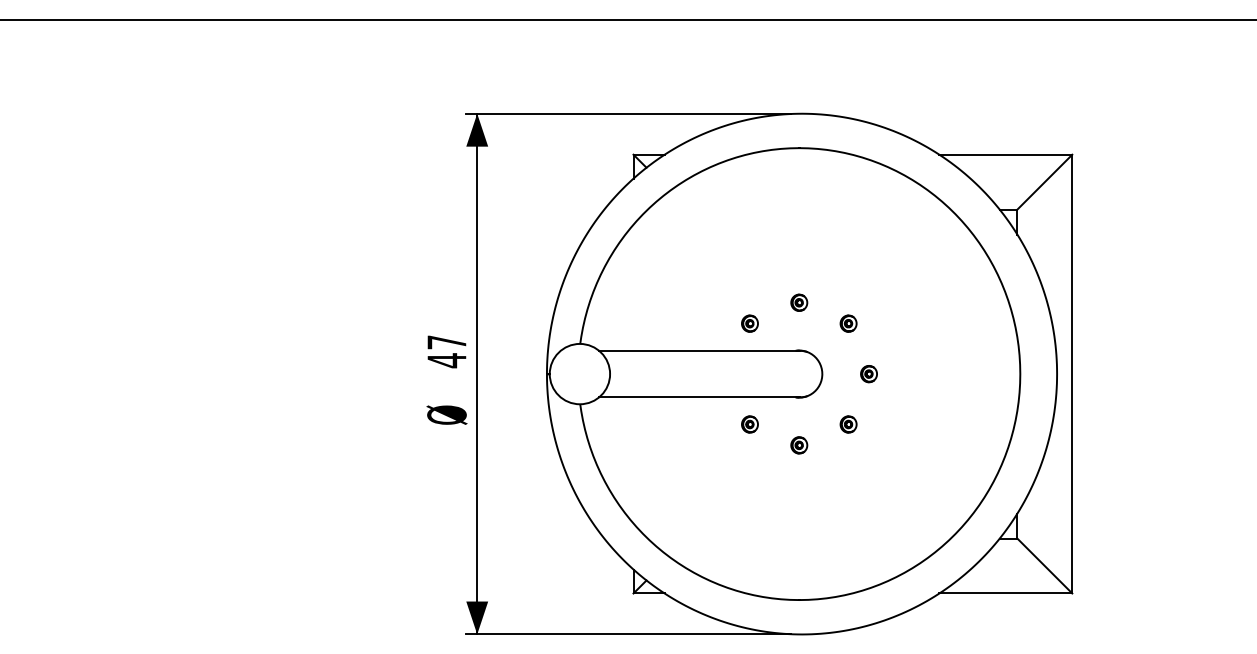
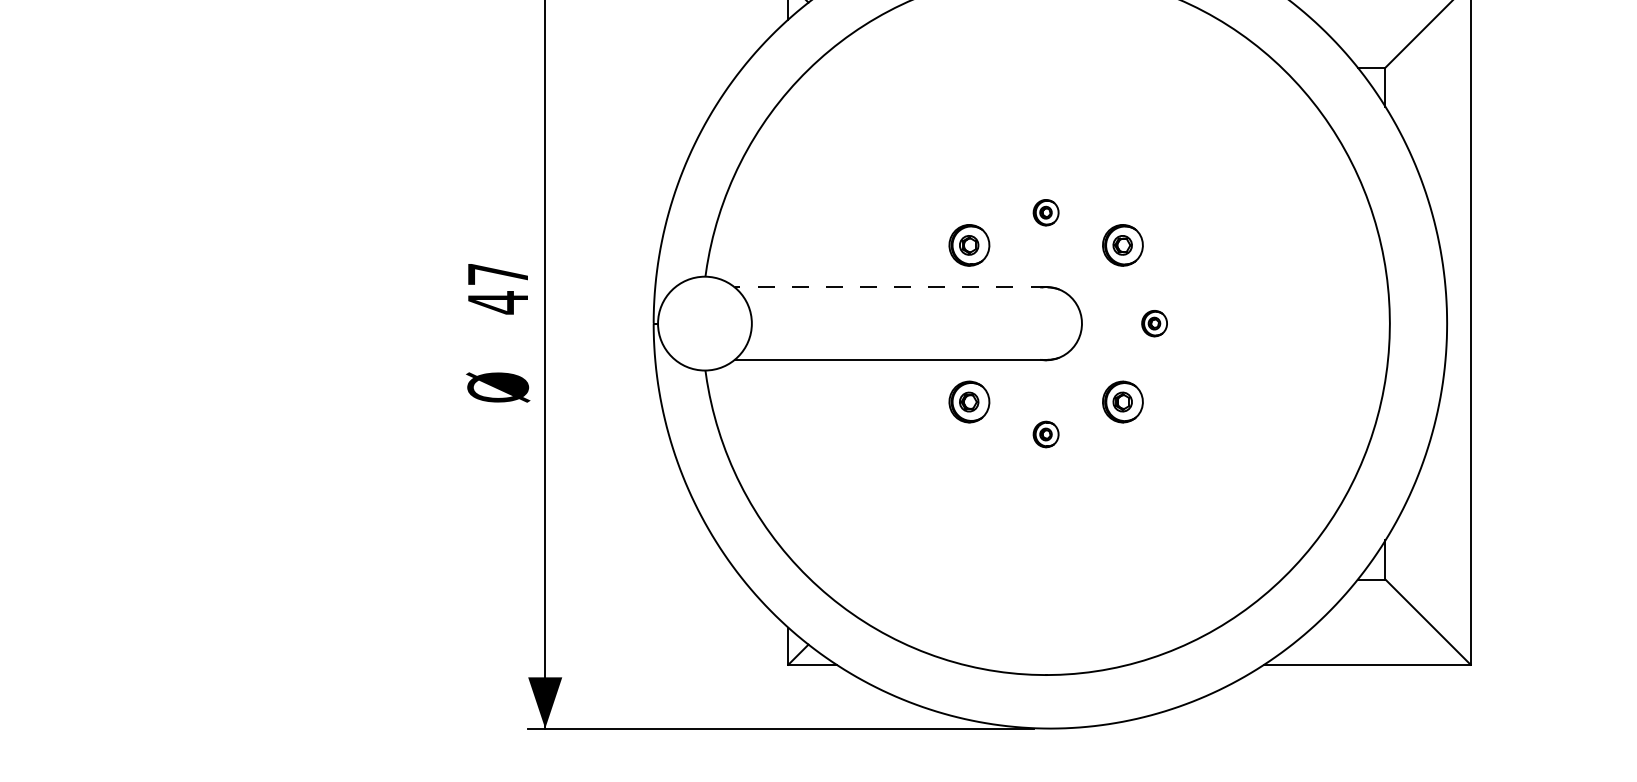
part: (749, 323) -> (968, 244), size x1.6
part: (848, 323) -> (1122, 244), size x1.6
line: (699, 350) -> (890, 286), solid -> dashed
part: (749, 424) -> (968, 402), size x1.6
part: (848, 424) -> (1122, 402), size x1.6

